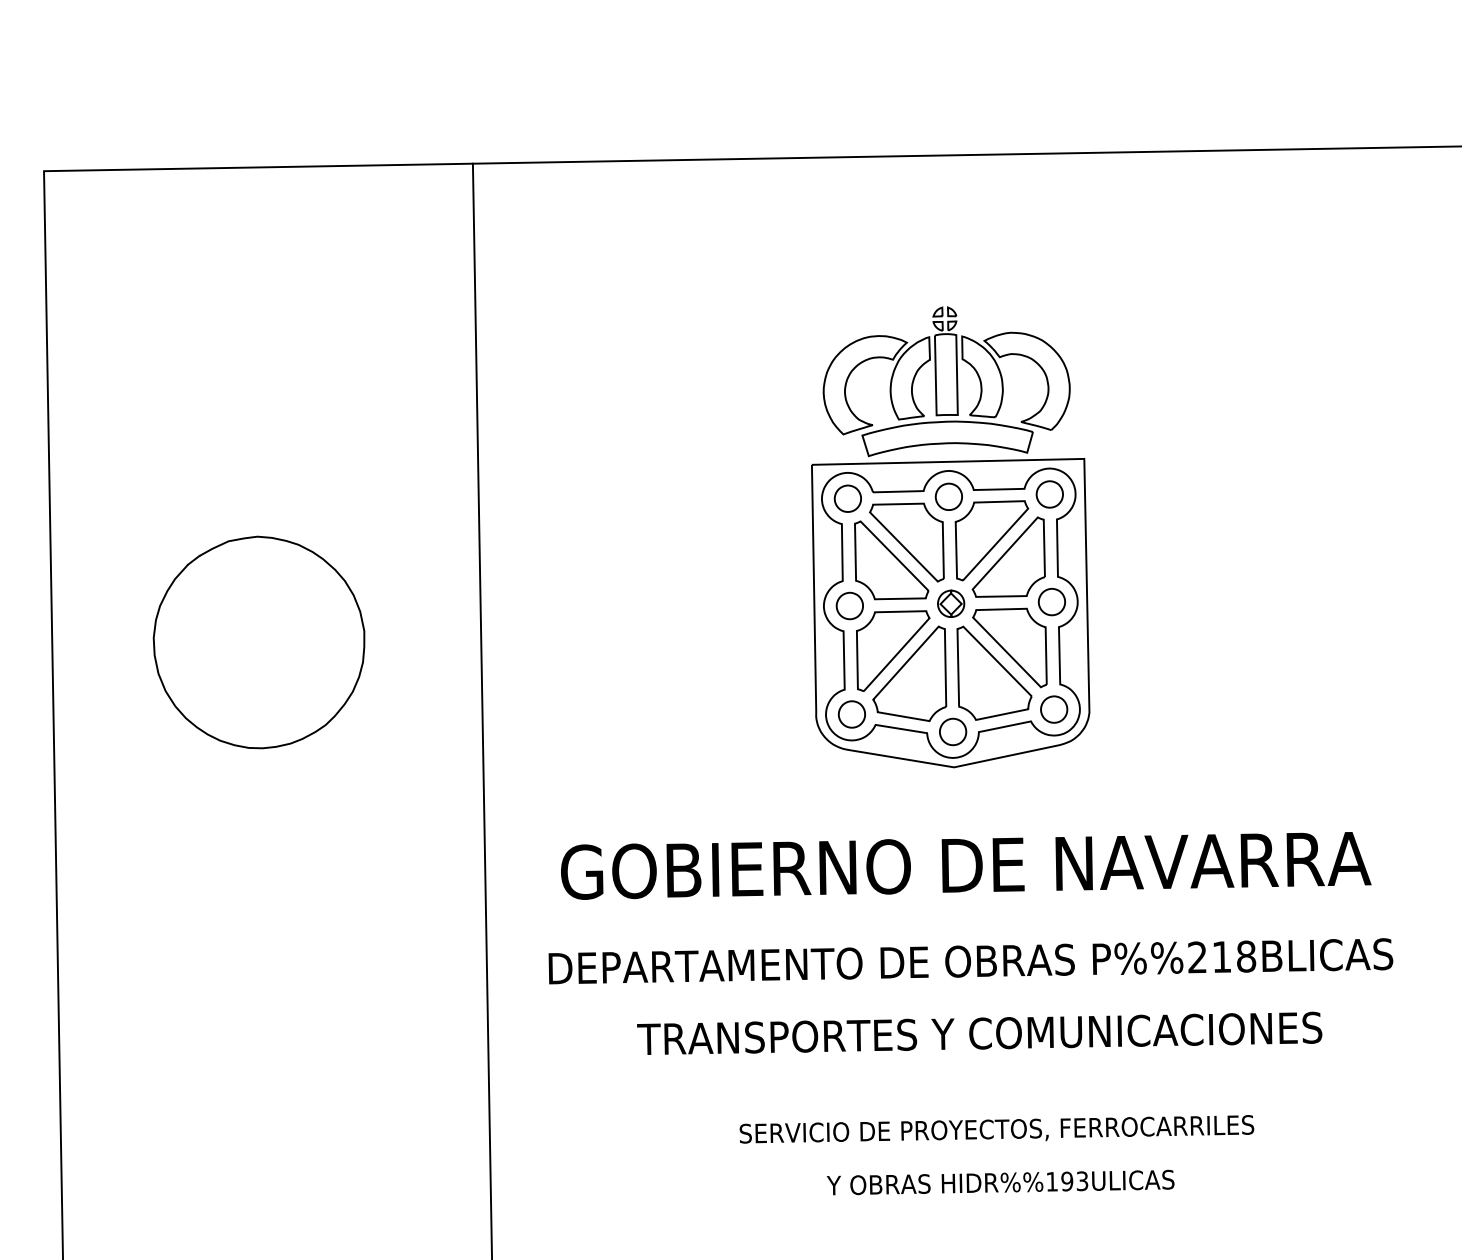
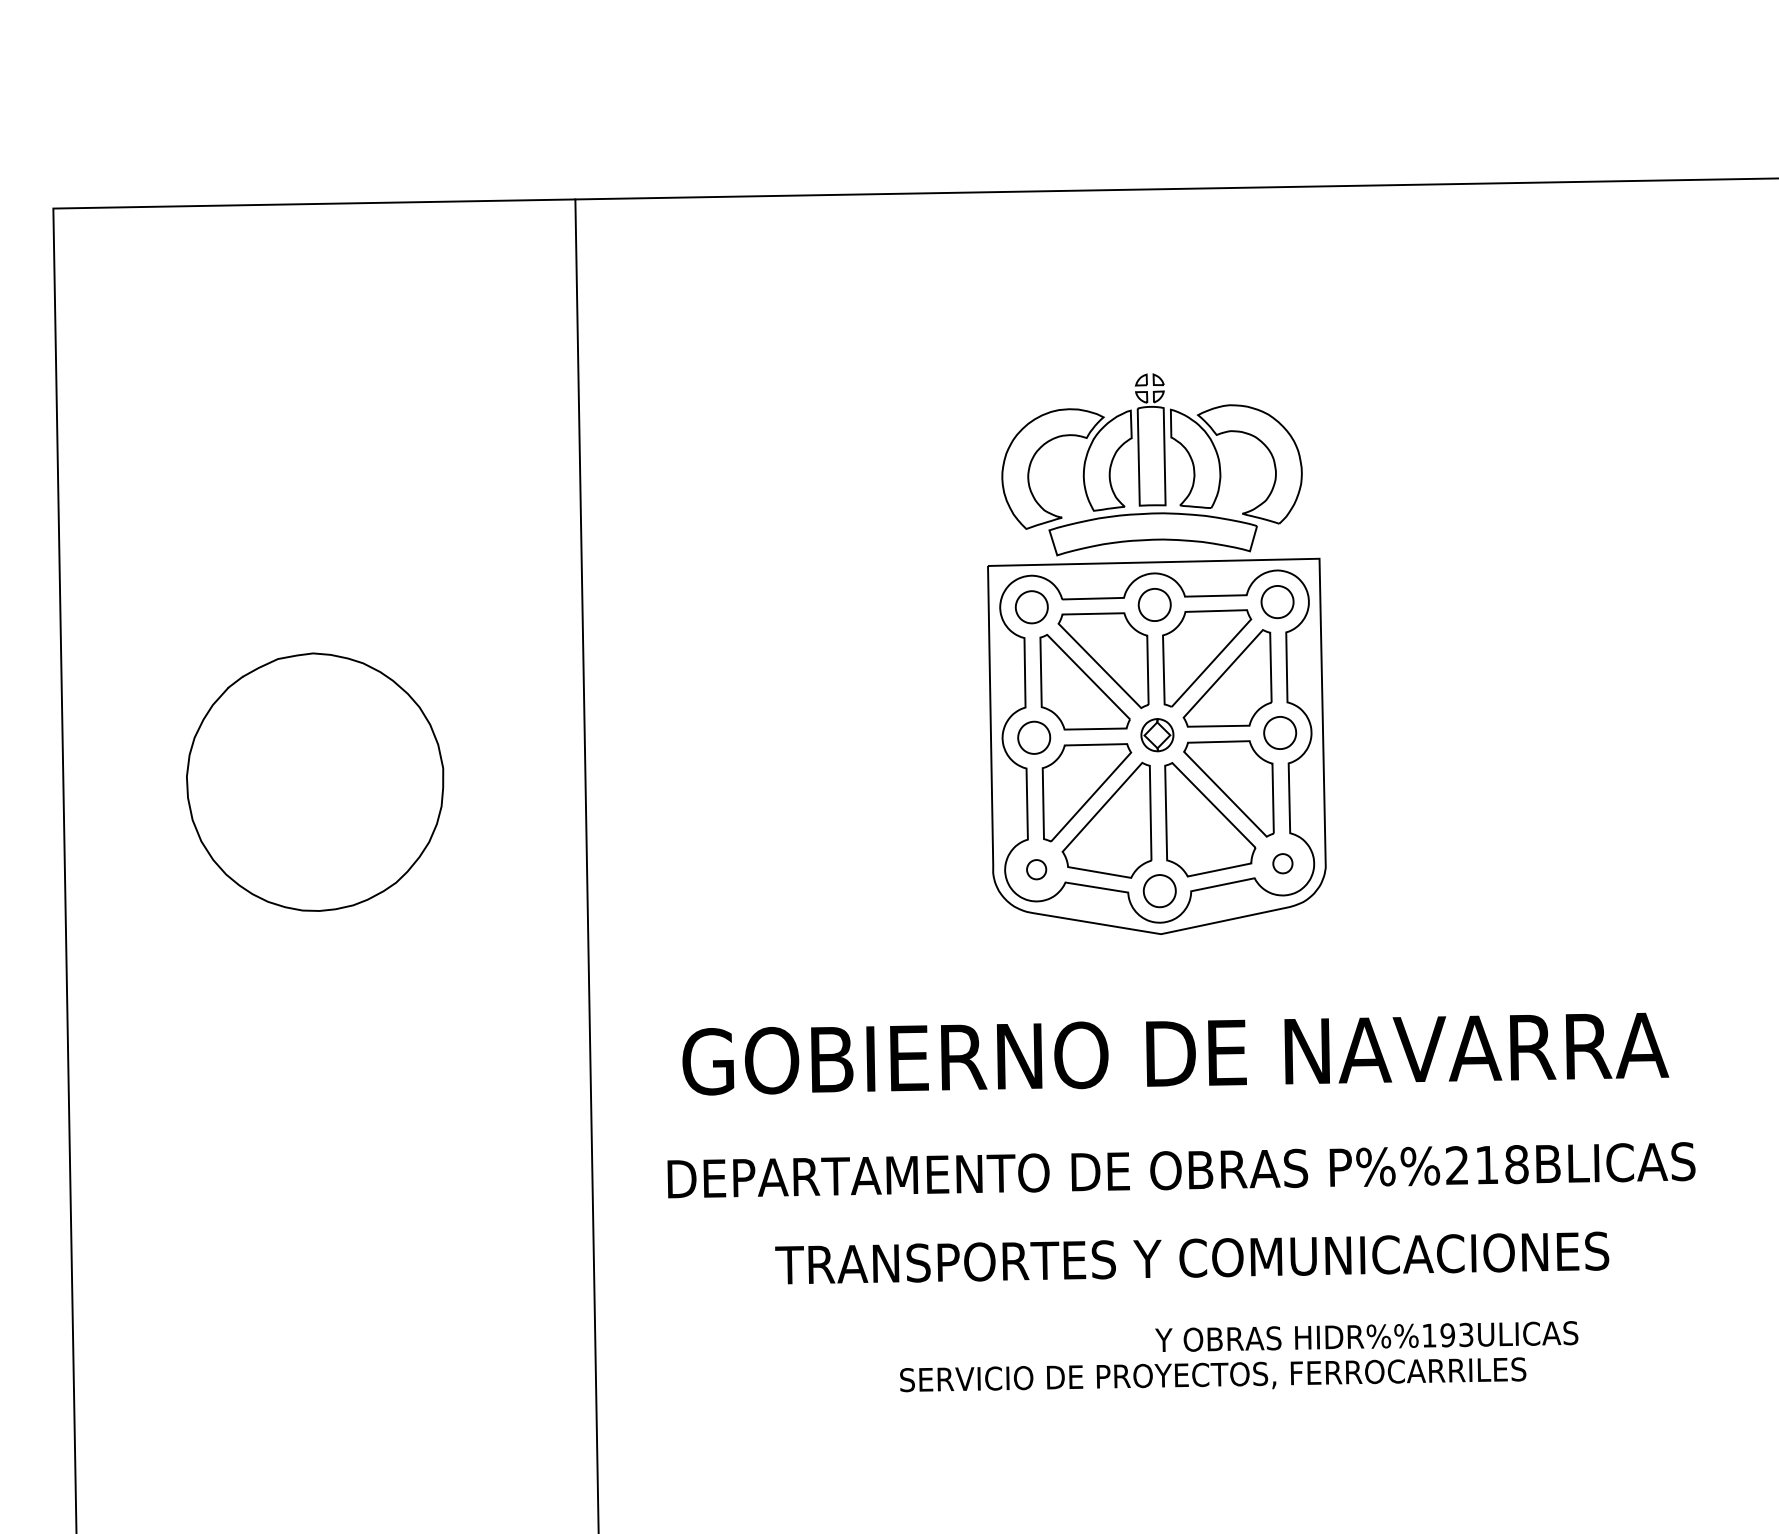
part: (1053, 709) -> (1282, 863), size x0.6
part: (851, 714) -> (1036, 869), size x0.6
text: (1000, 1182) -> (1366, 1336), moved

